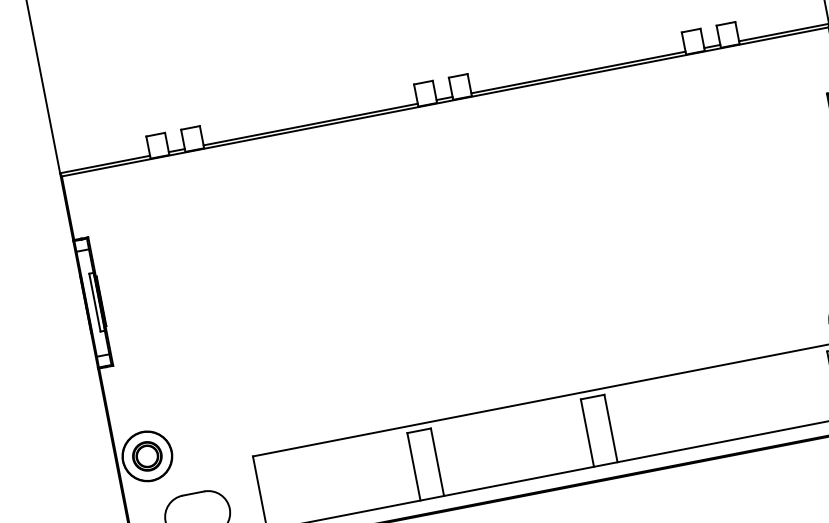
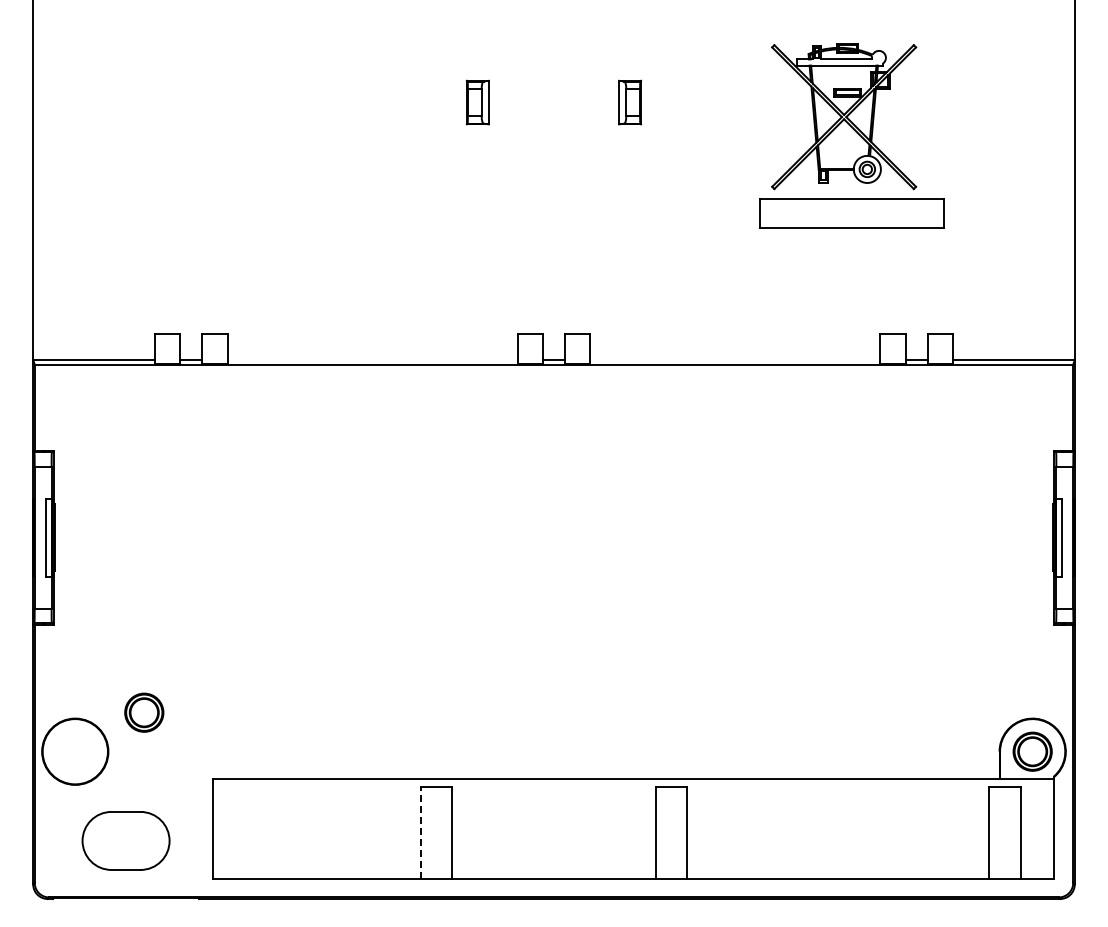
line: (578, 72) -> (735, 360), removed
line: (310, 124) -> (372, 360), removed
part: (147, 456) -> (144, 712), moved
line: (413, 466) -> (420, 832), solid -> dashed

